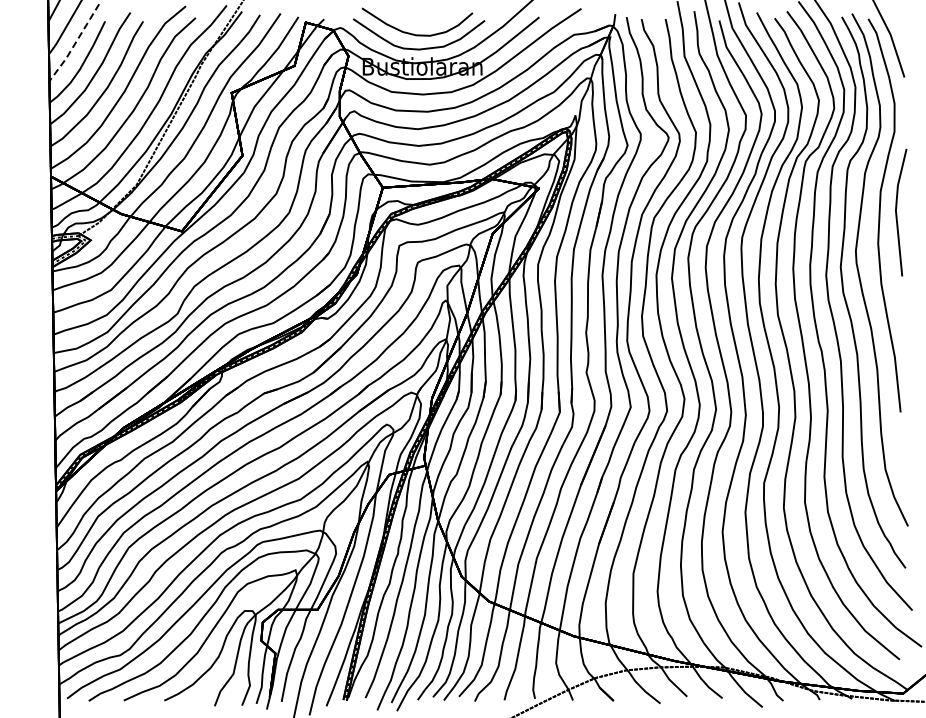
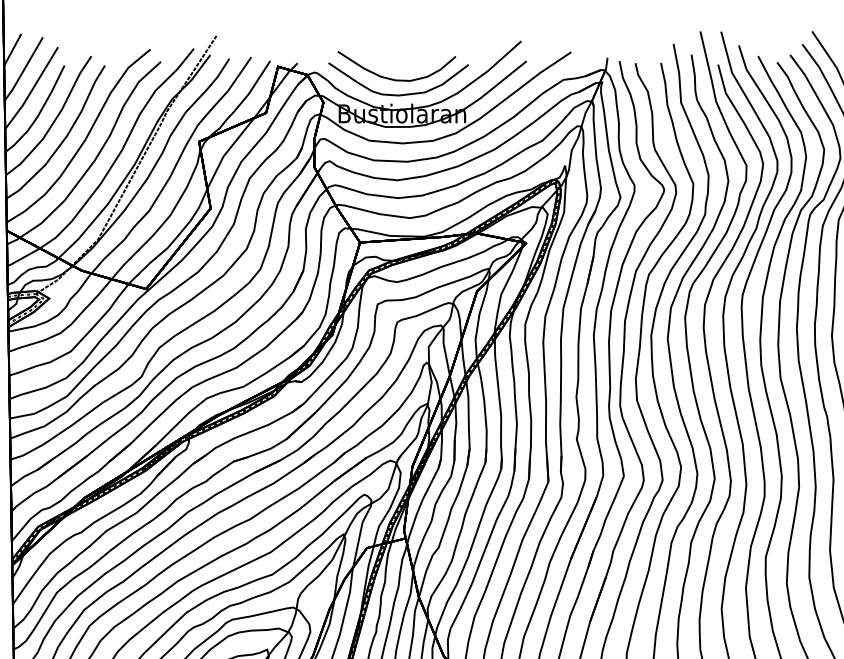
line: (74, 44) -> (31, 90), dashed -> solid

